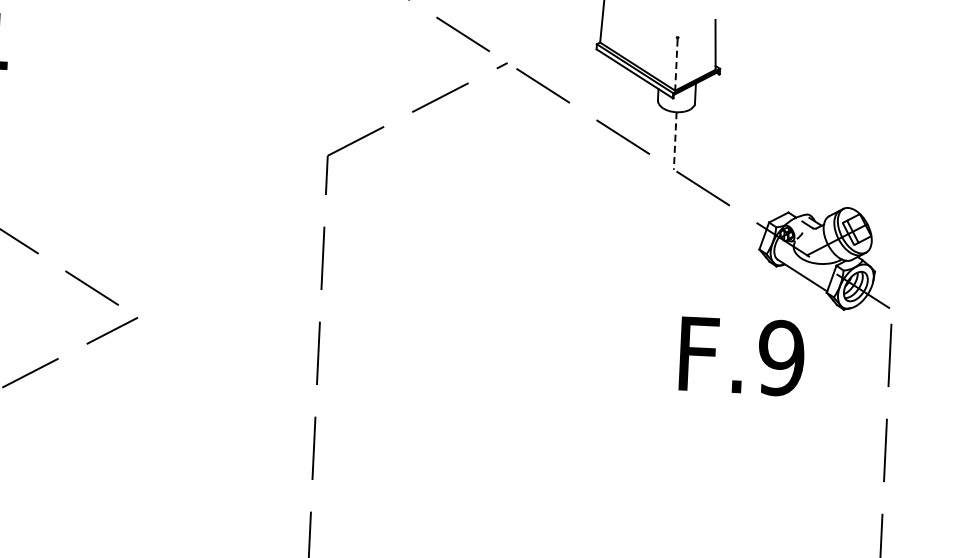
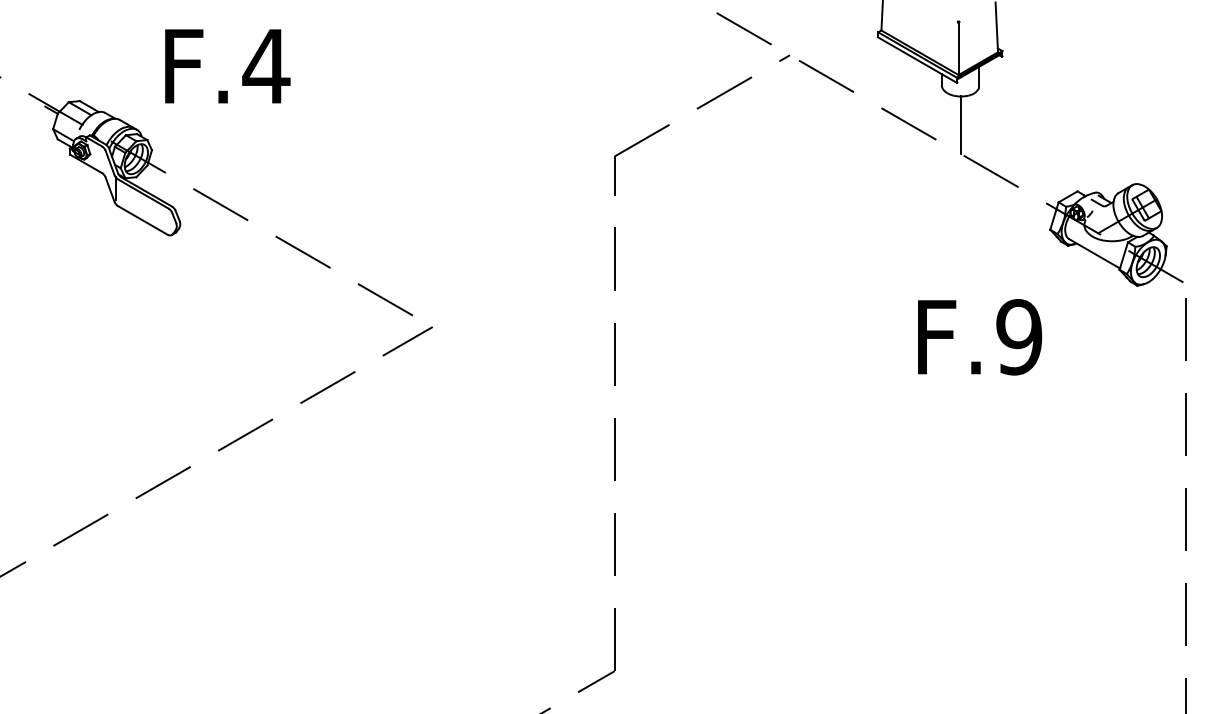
line: (676, 65) -> (958, 49), dashed -> solid
line: (675, 141) -> (961, 125), dashed -> solid
text: (742, 356) -> (980, 337), moved

